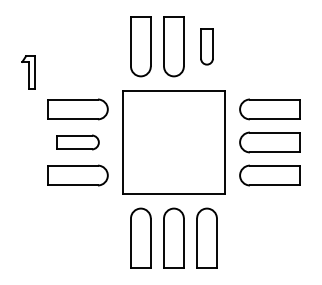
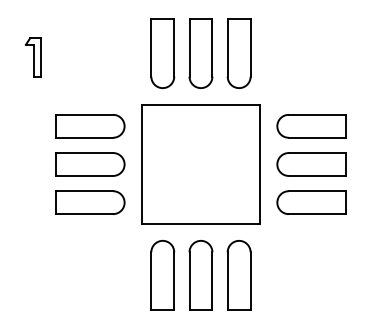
part: (206, 46) -> (238, 53), size x1.67
part: (28, 72) -> (32, 57), moved
part: (77, 142) -> (89, 164), size x1.43

